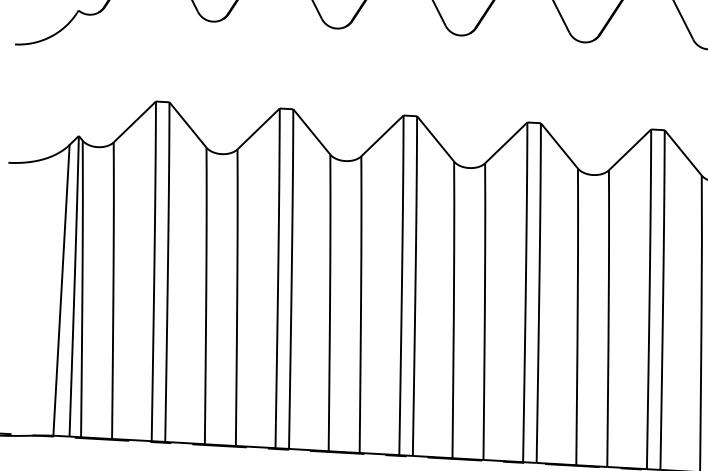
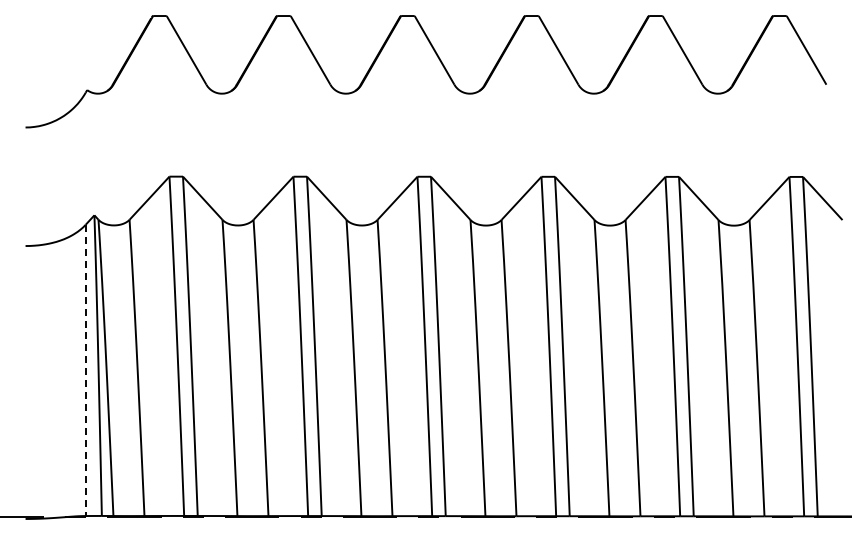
line: (61, 290) -> (85, 370), solid -> dashed

